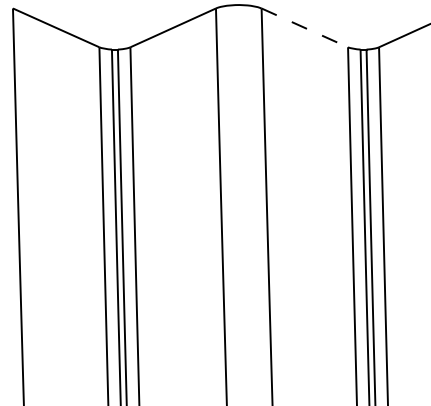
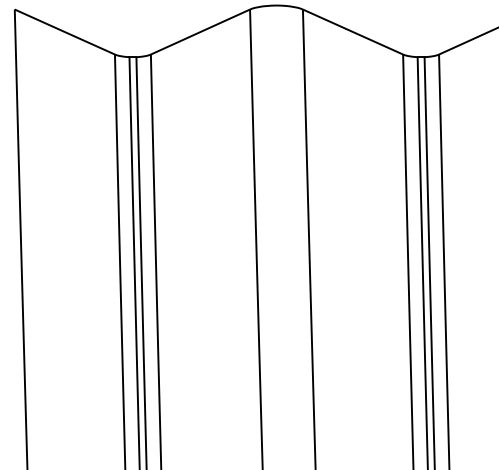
line: (305, 28) -> (353, 32), dashed -> solid

